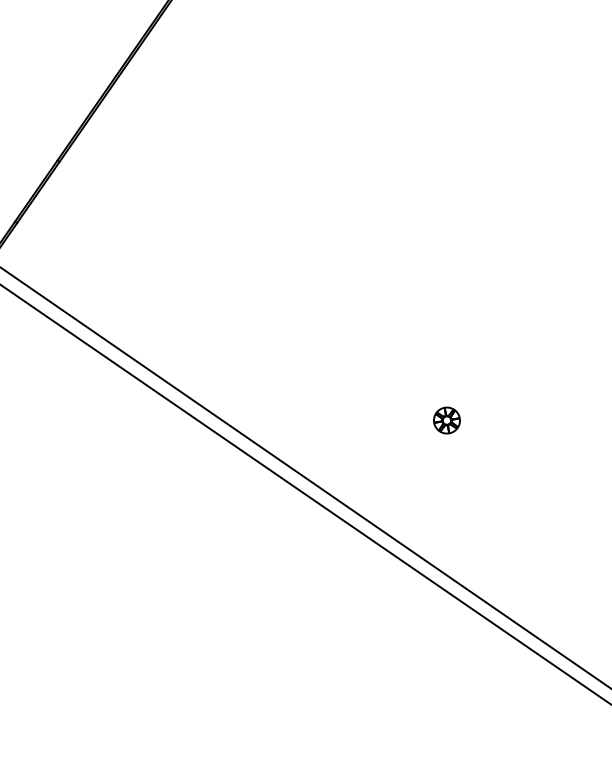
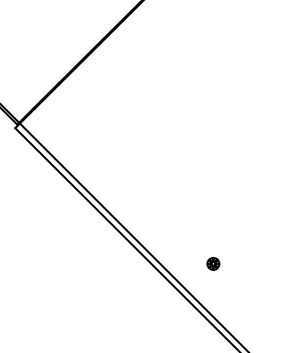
part: (447, 419) -> (213, 263), moved

